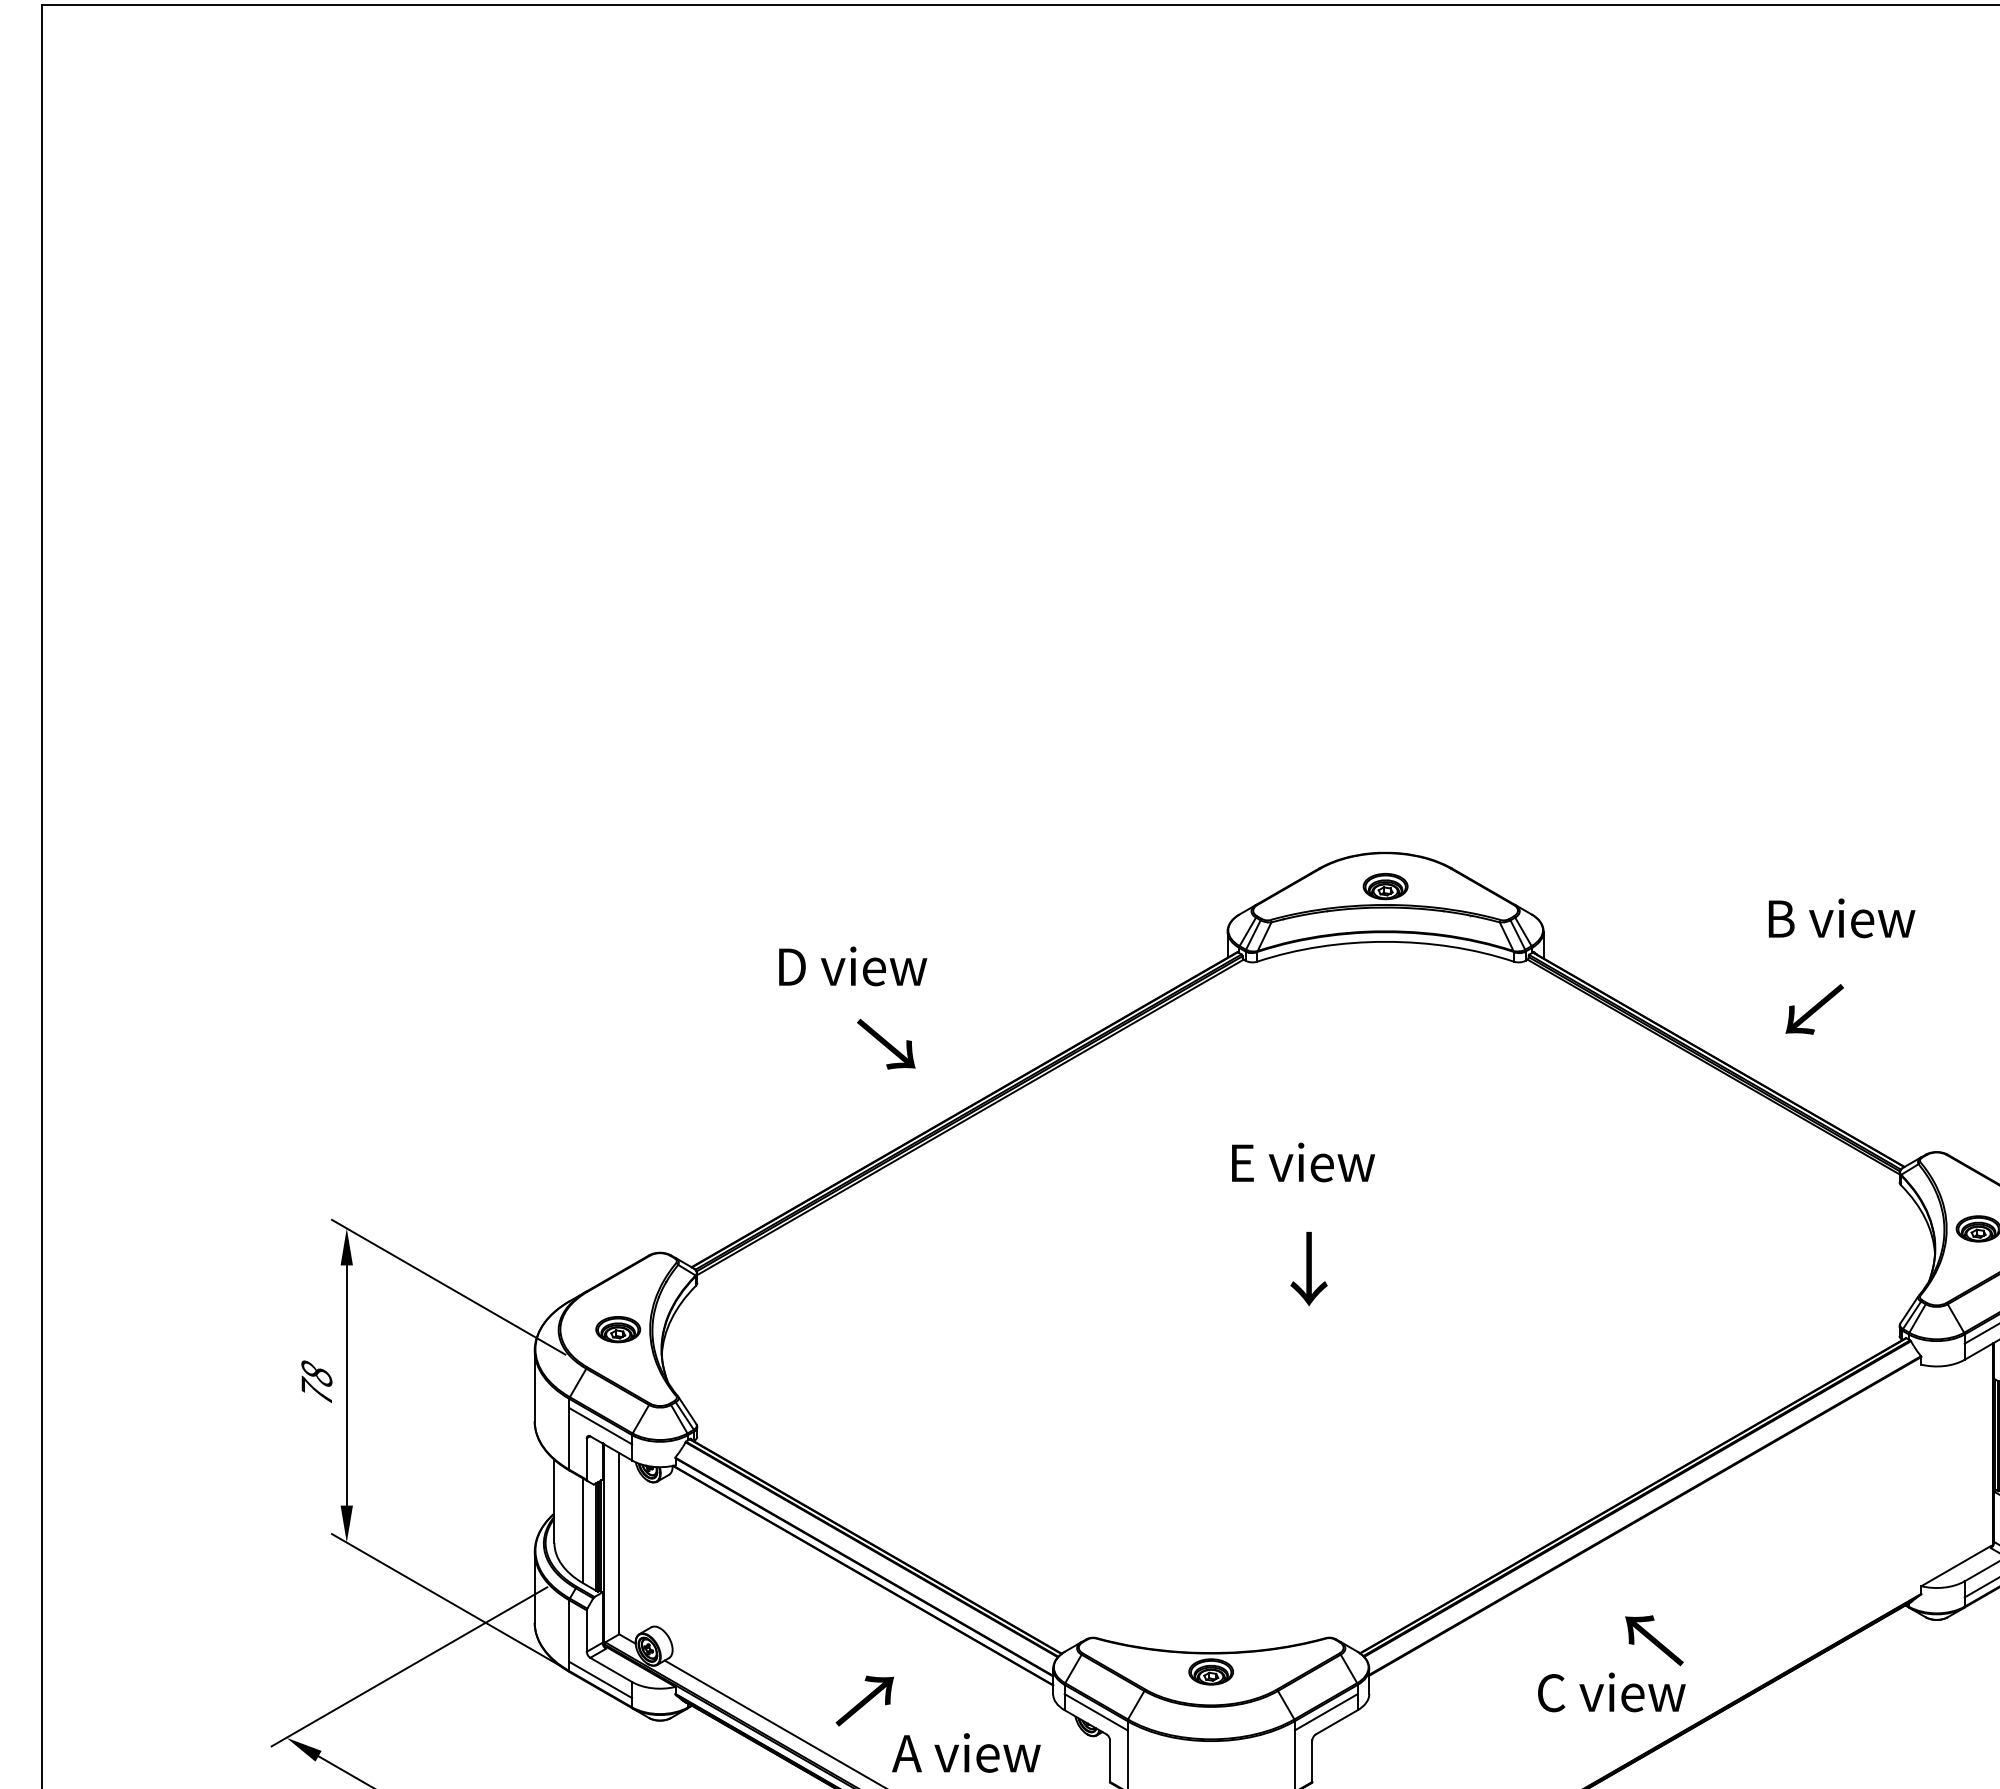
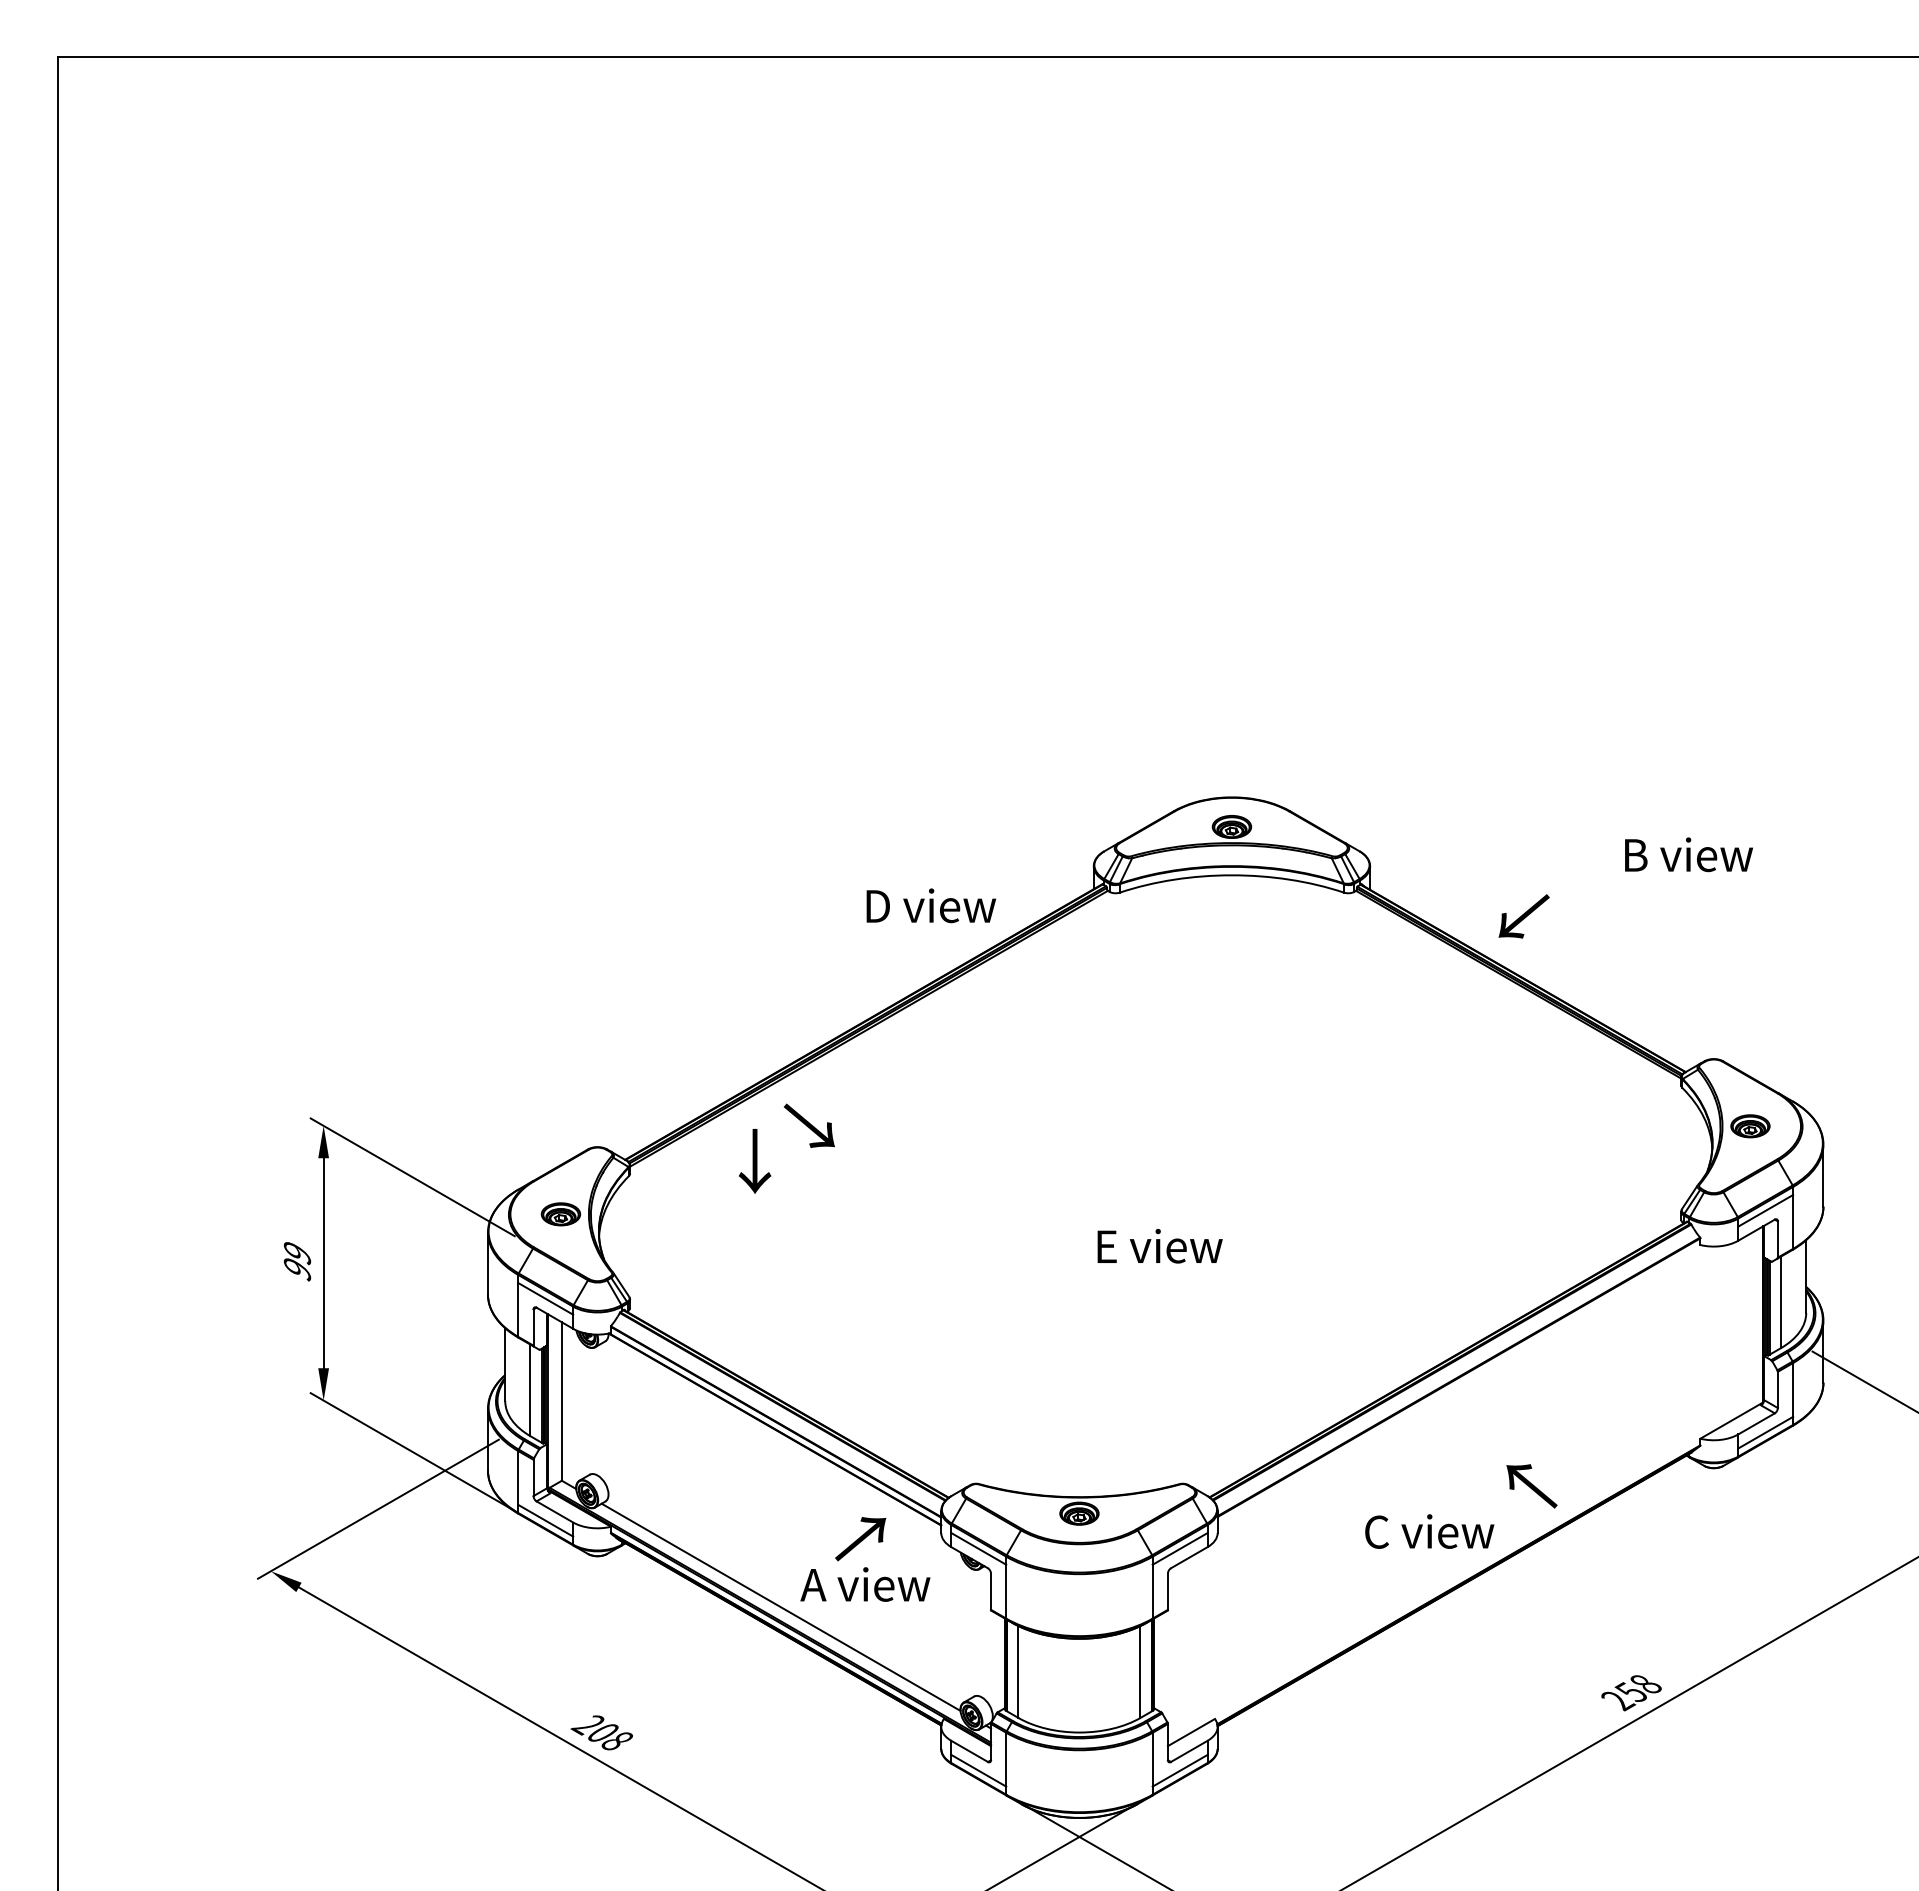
text: (1841, 918) -> (1688, 854), moved
text: (852, 966) -> (930, 905), moved
text: (1813, 1009) -> (1523, 916), moved
text: (886, 1043) -> (809, 1125), moved
text: (1302, 1162) -> (1159, 1246), moved
text: (1309, 1269) -> (755, 1161), moved
text: (316, 1383) -> (297, 1261), 78 -> 99
text: (1653, 1640) -> (1531, 1486), moved
text: (864, 1701) -> (860, 1539), moved

